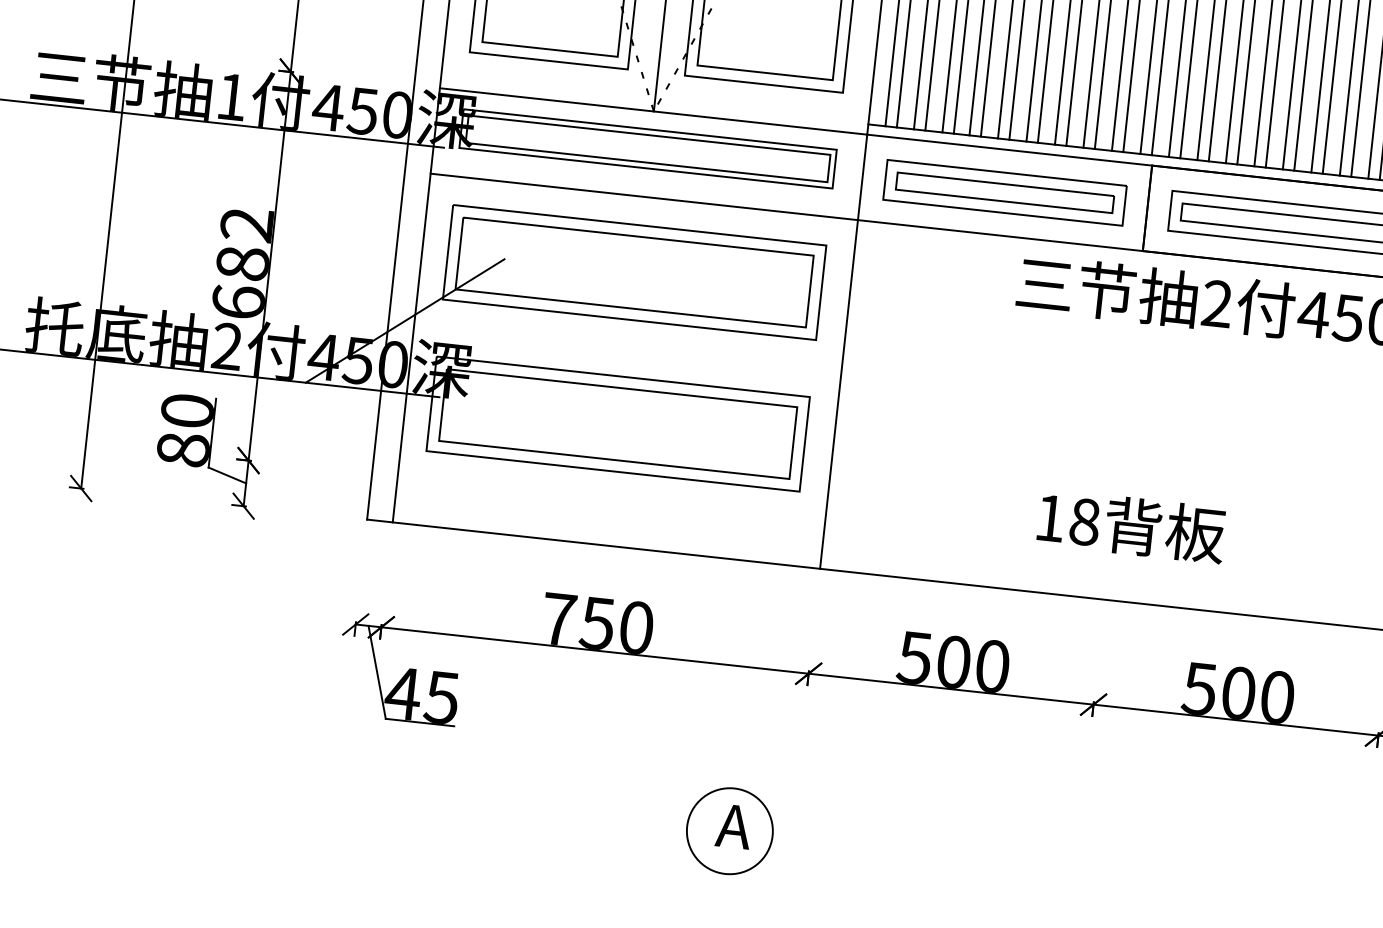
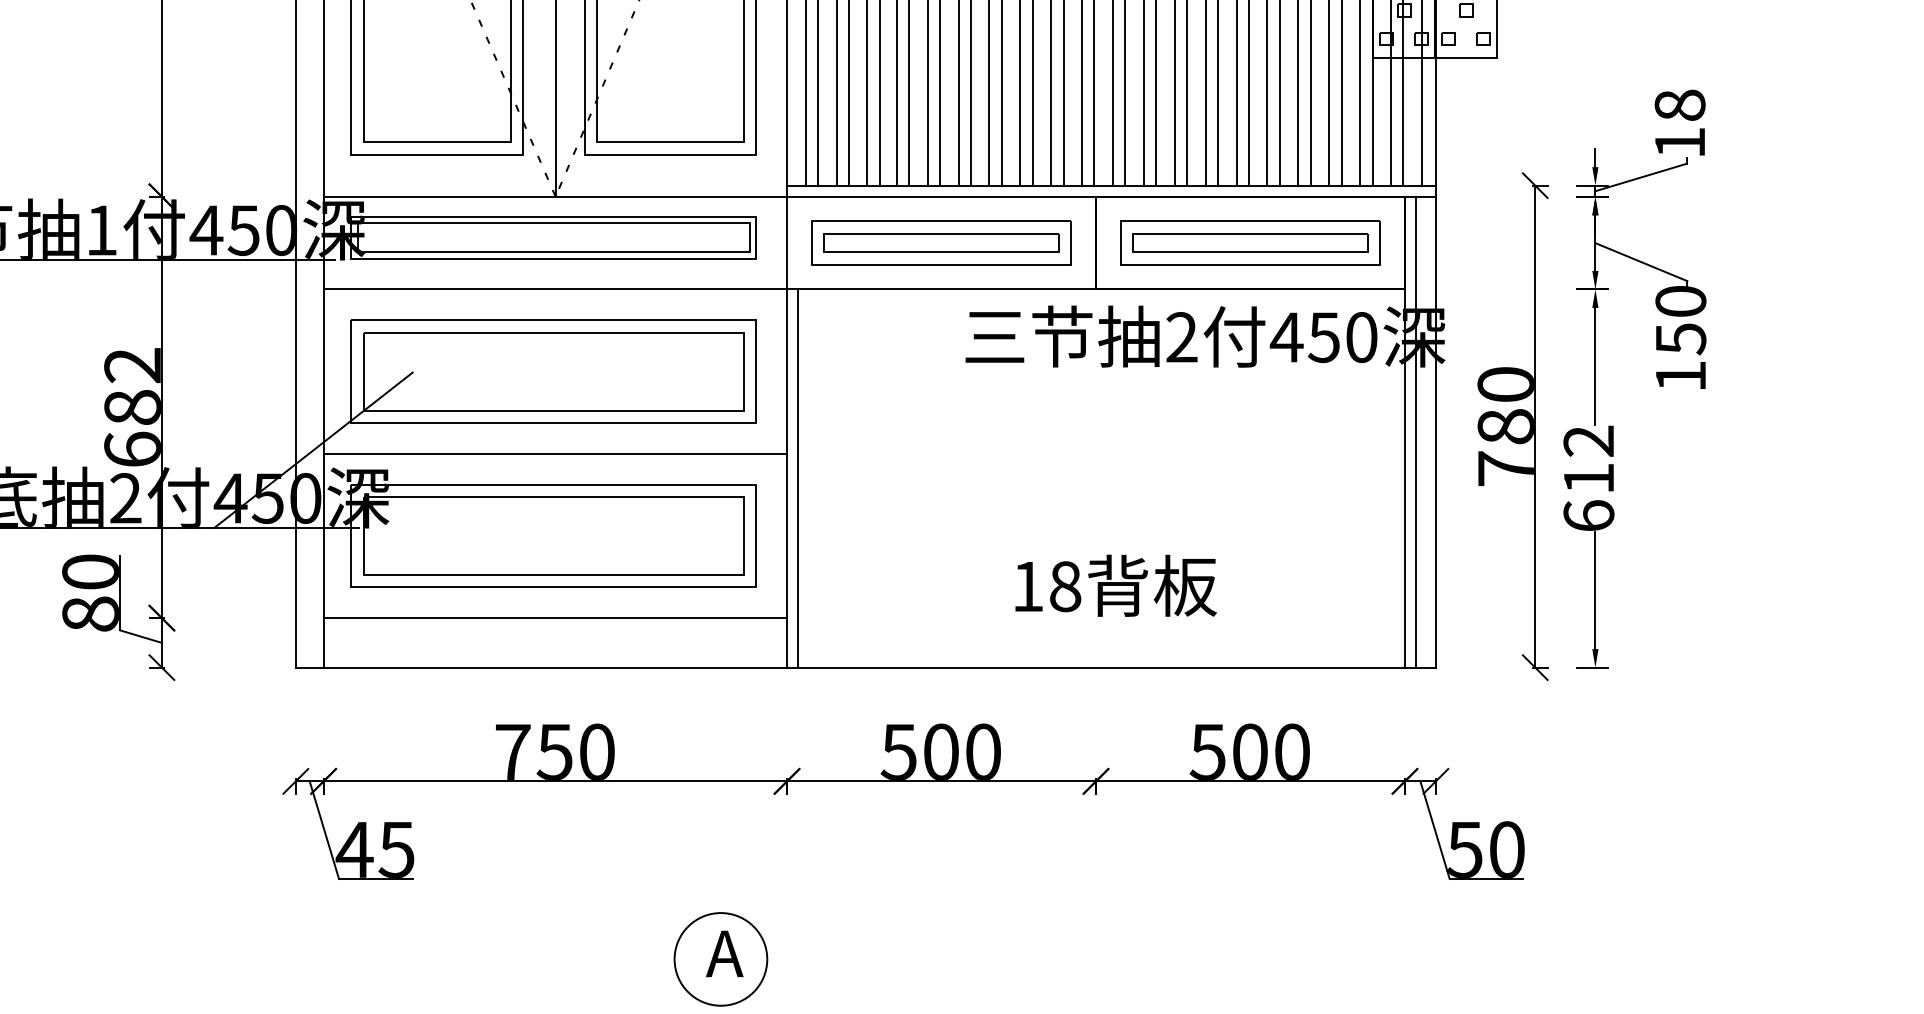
line: (628, 348) -> (555, 453), added
line: (849, 395) -> (798, 478), added
line: (611, 500) -> (555, 618), added

